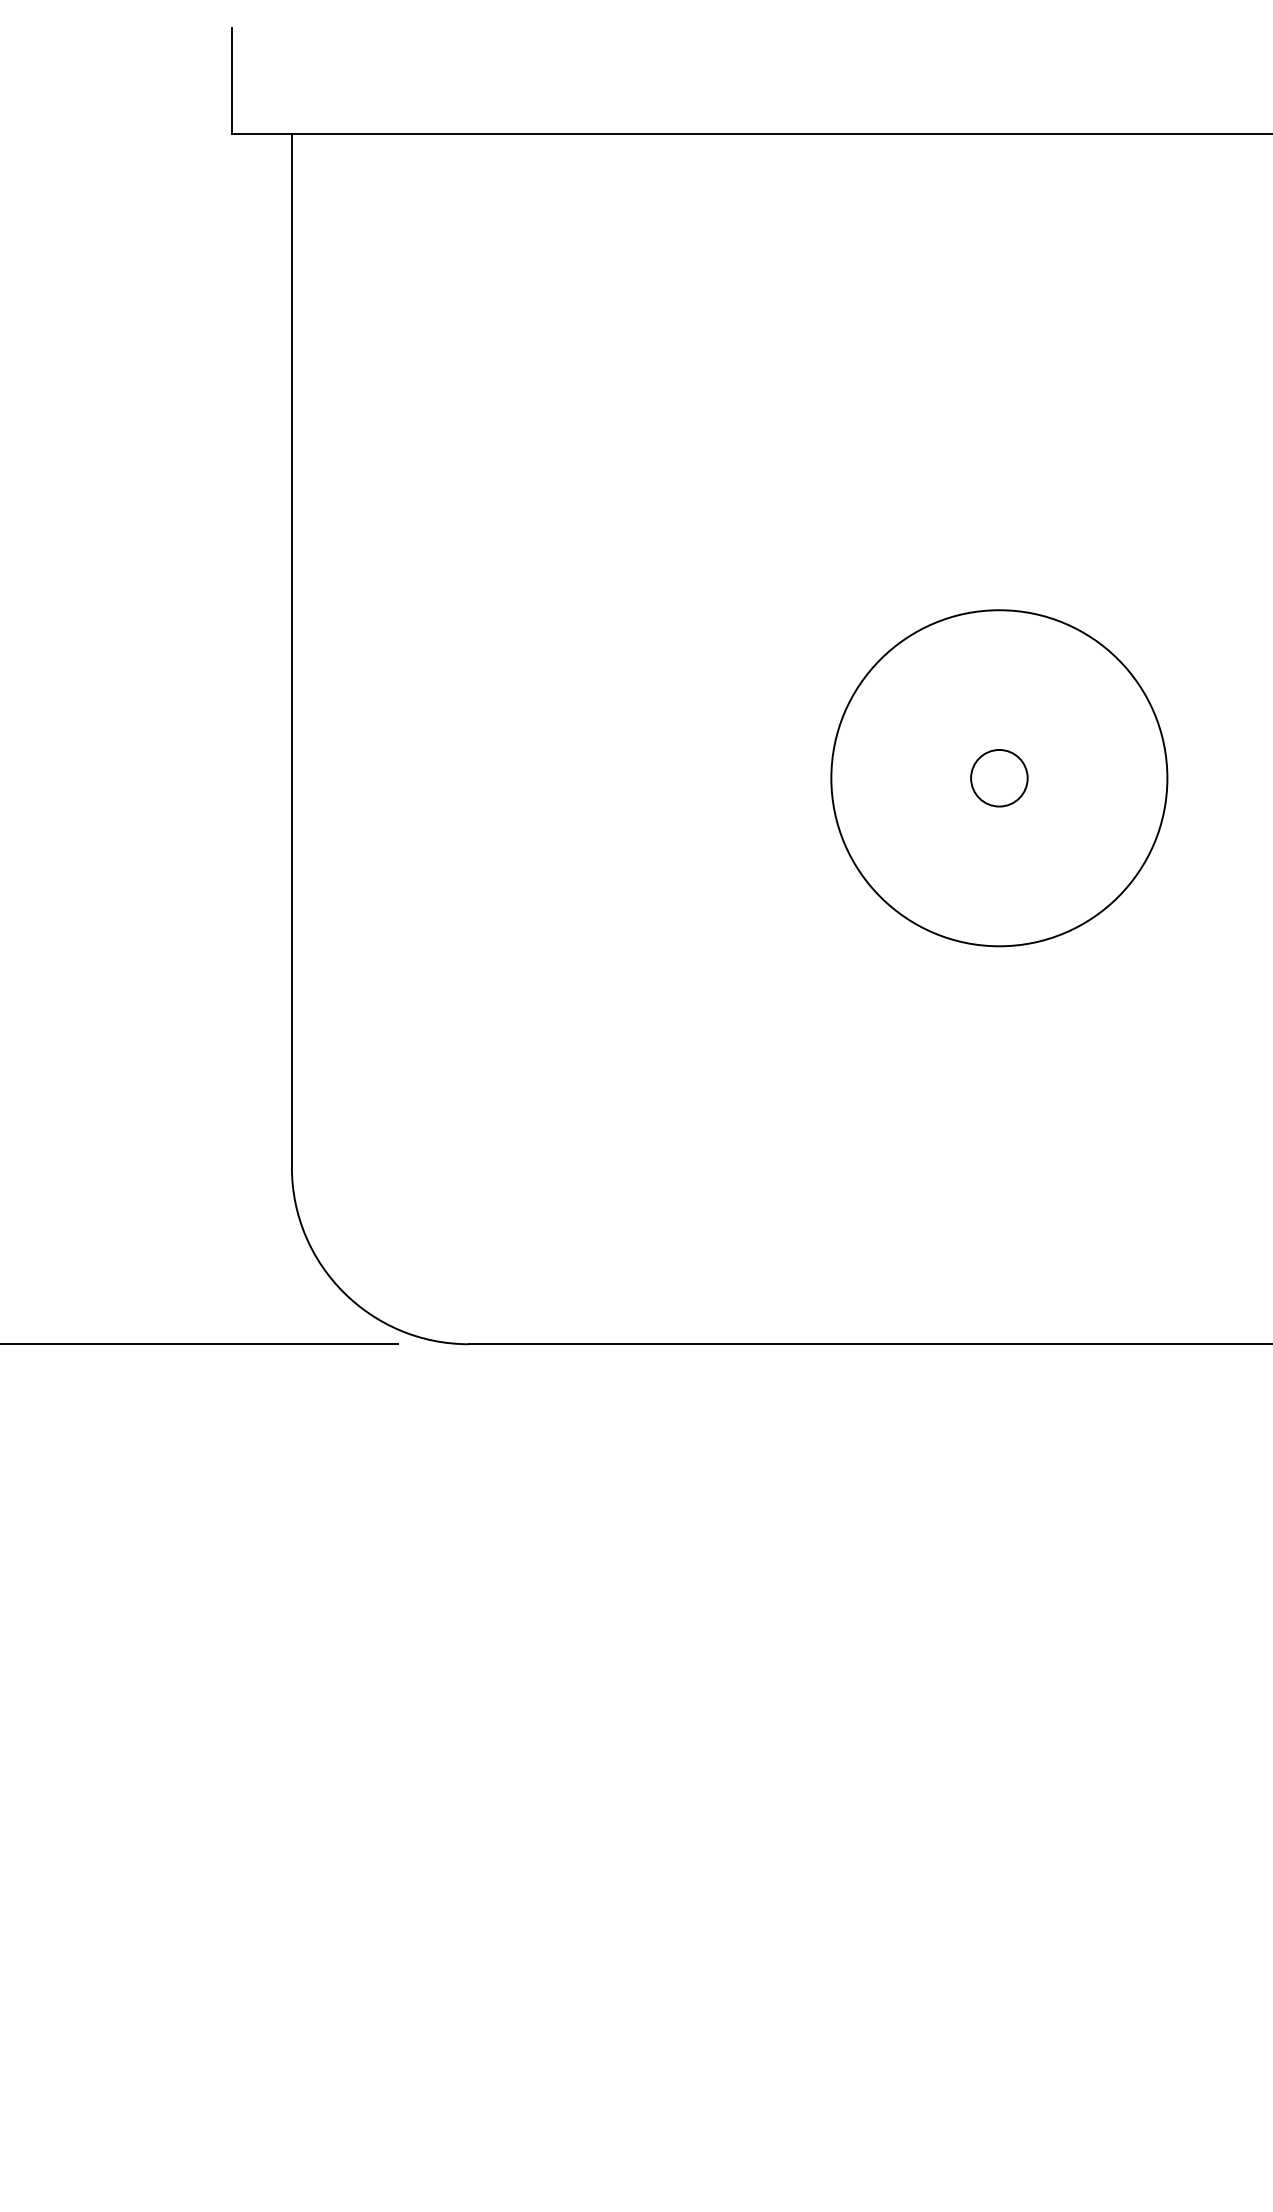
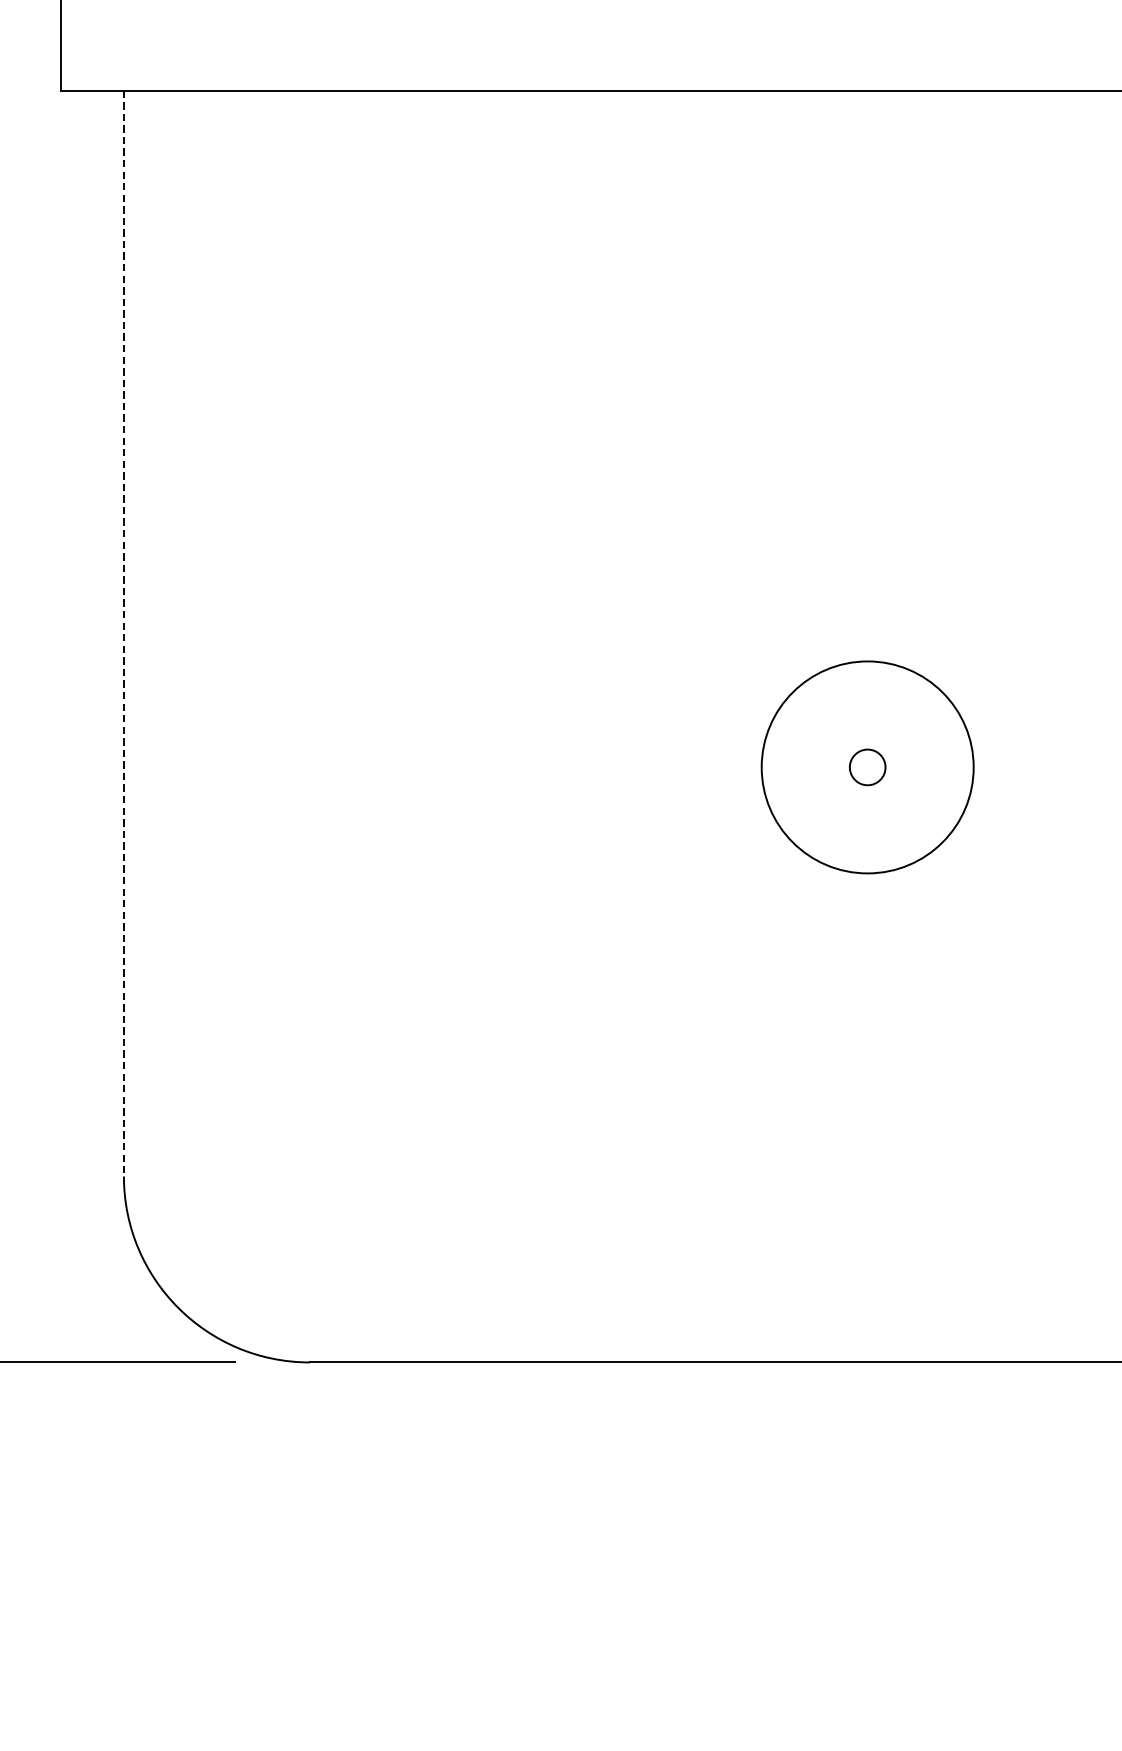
line: (291, 651) -> (123, 634), solid -> dashed
circle: (999, 777) -> (867, 766), size x0.6
circle: (999, 778) -> (867, 767), size x0.6

